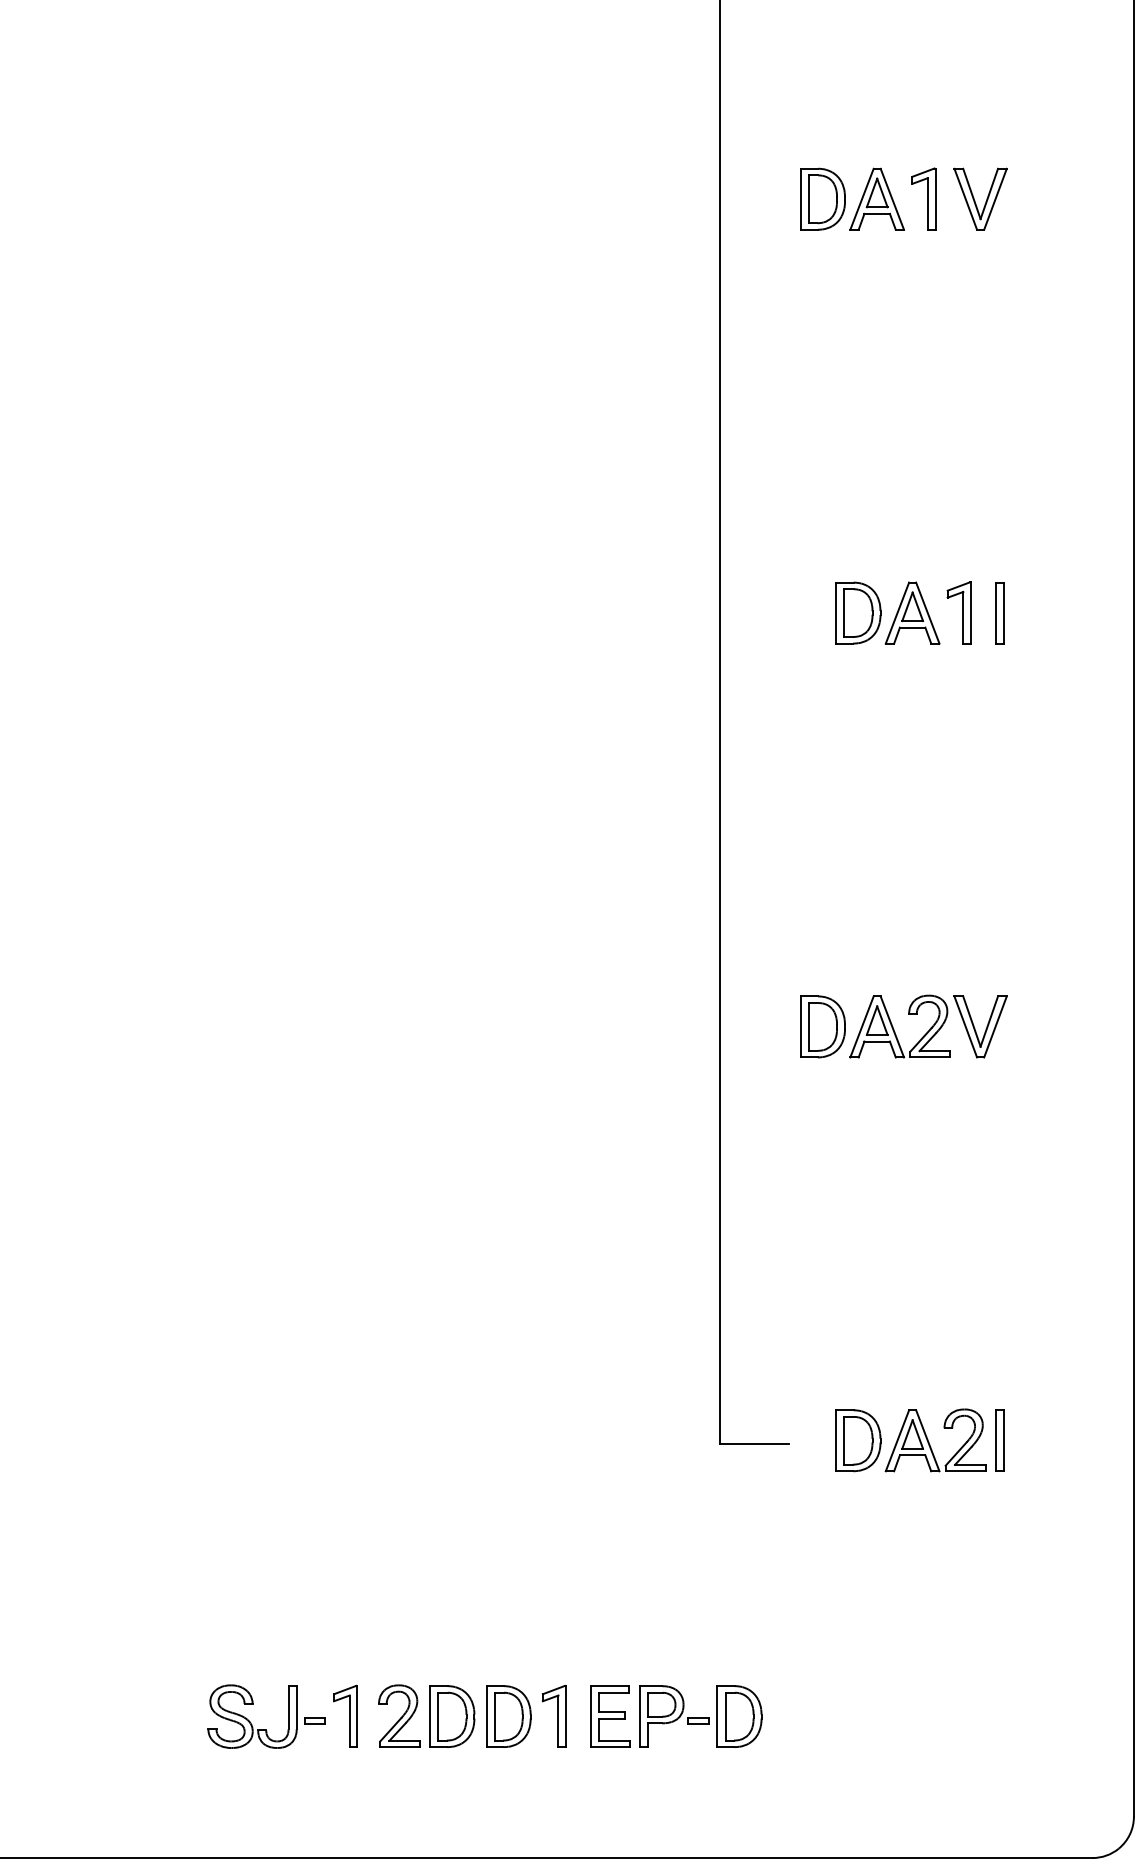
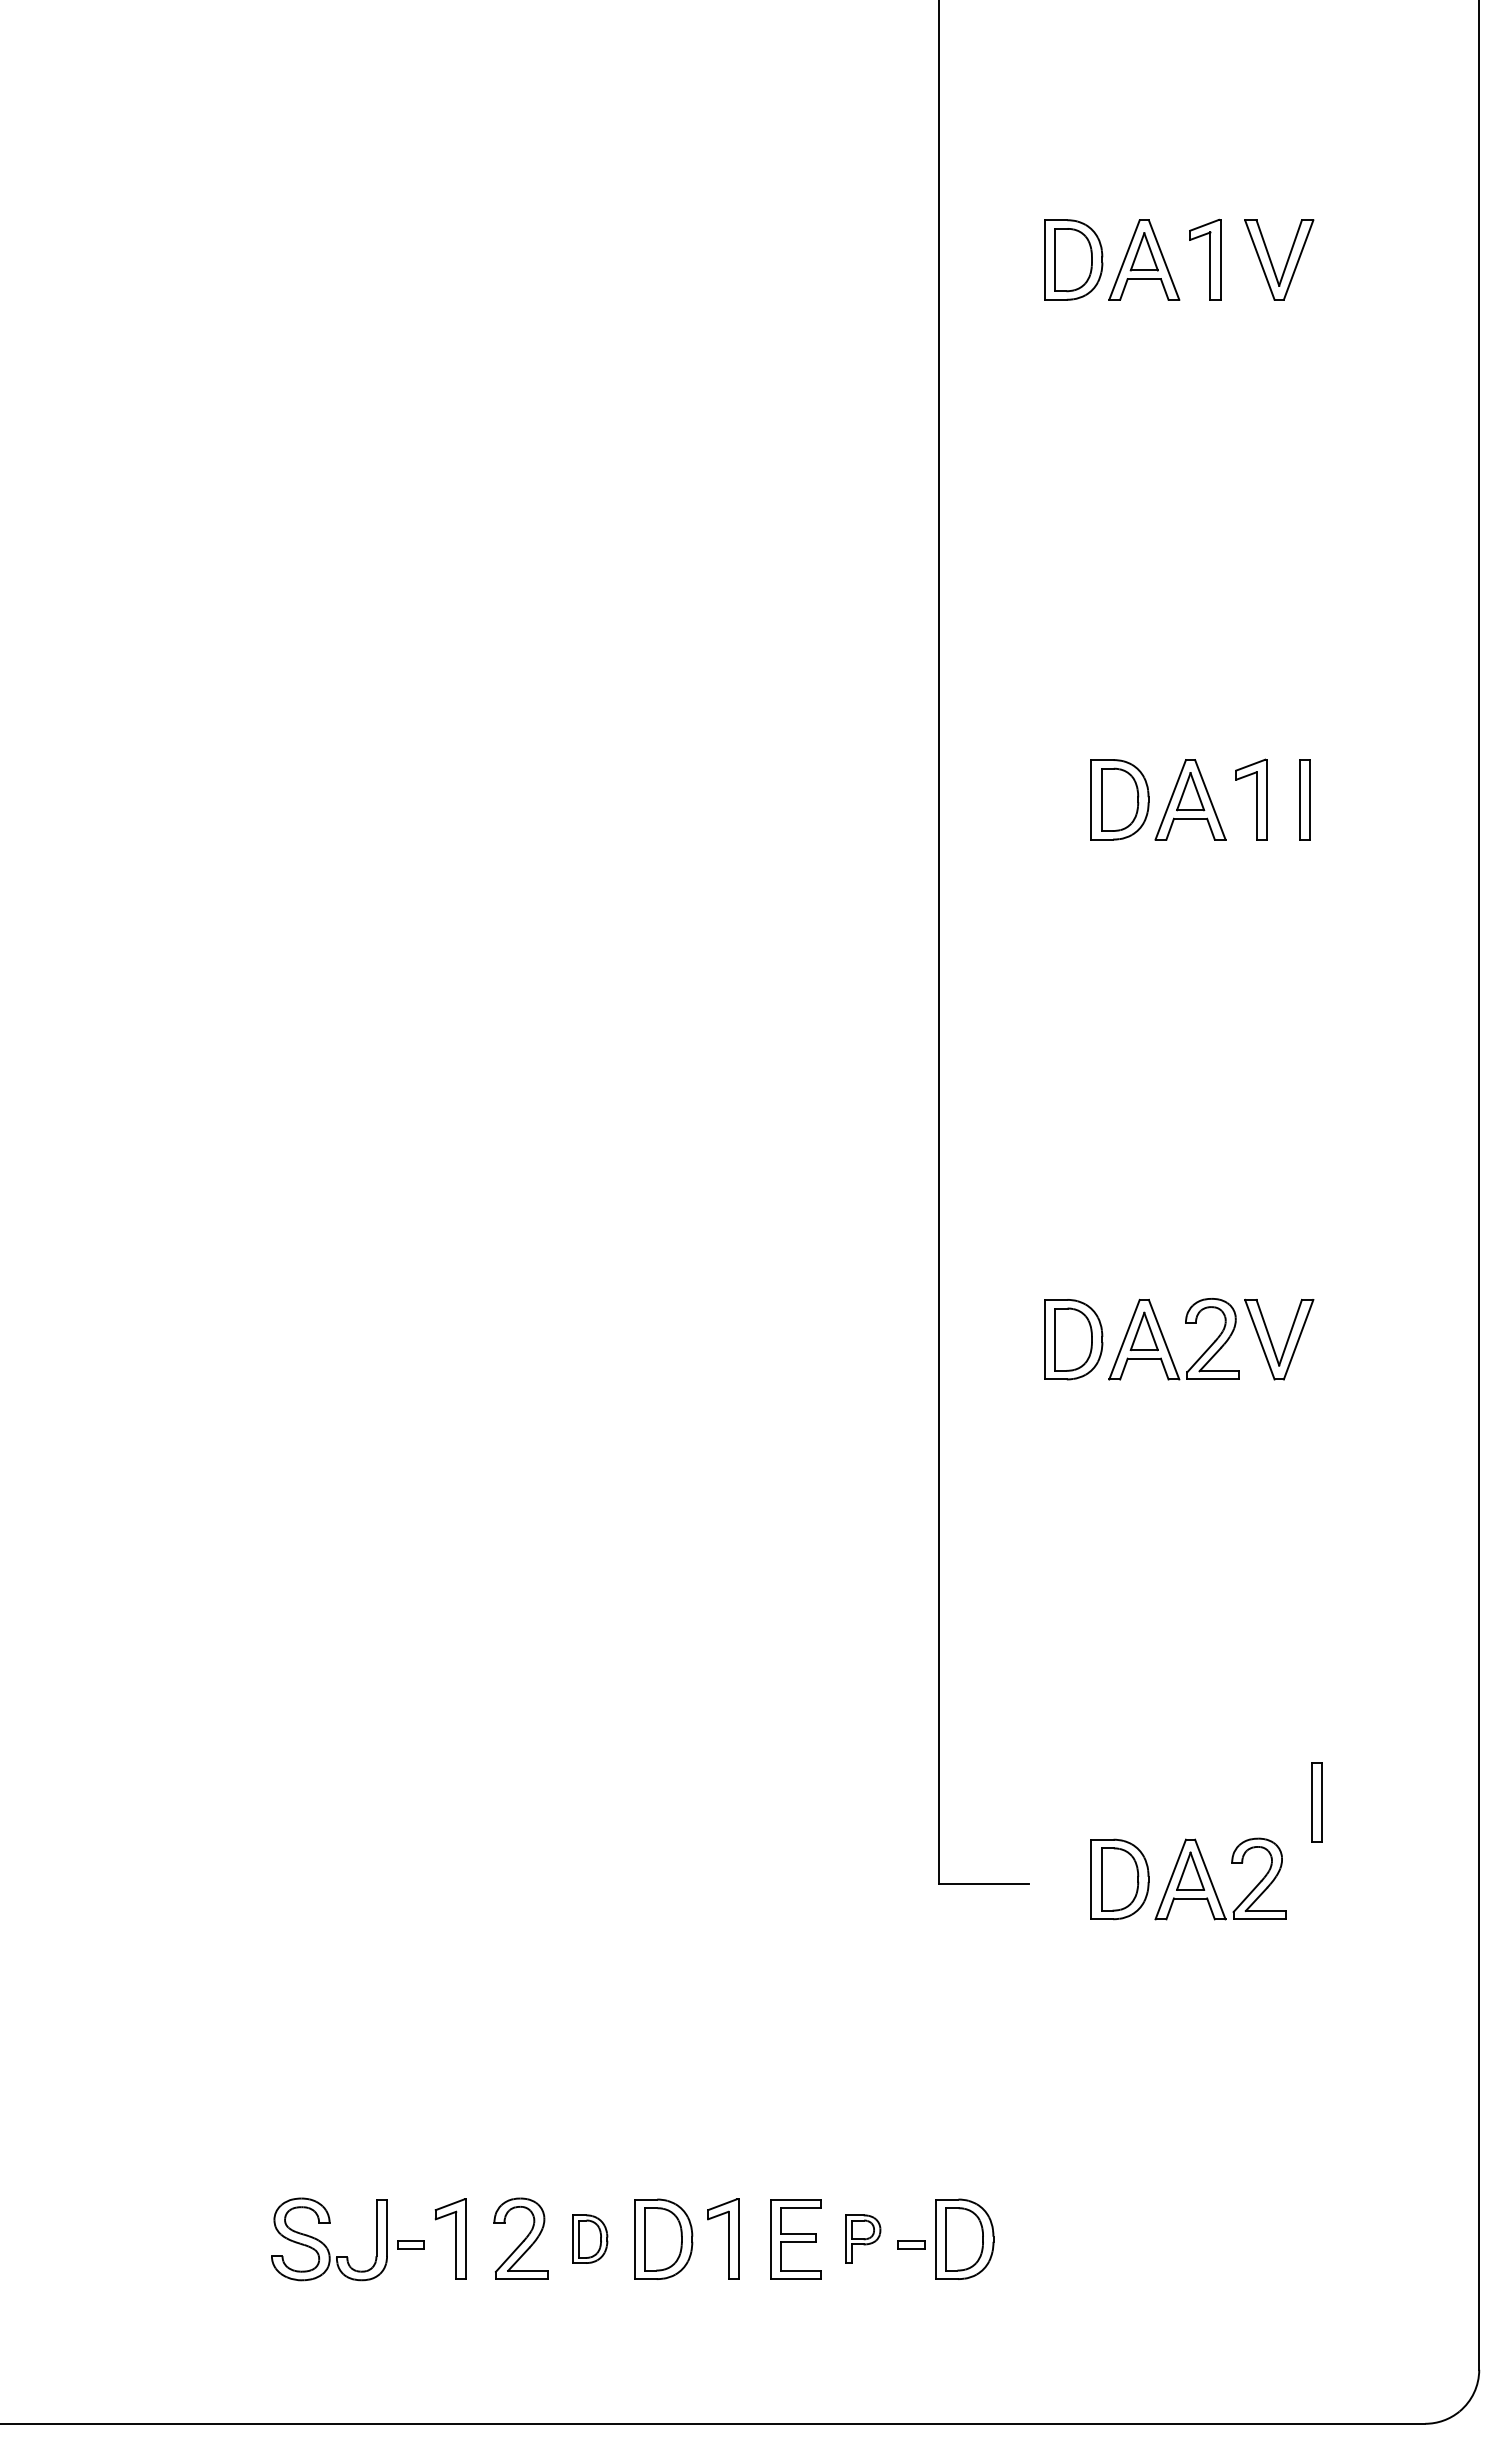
part: (999, 1440) -> (1316, 1802), moved
part: (451, 1715) -> (589, 2238), size x0.6
part: (661, 1715) -> (863, 2238), size x0.6

